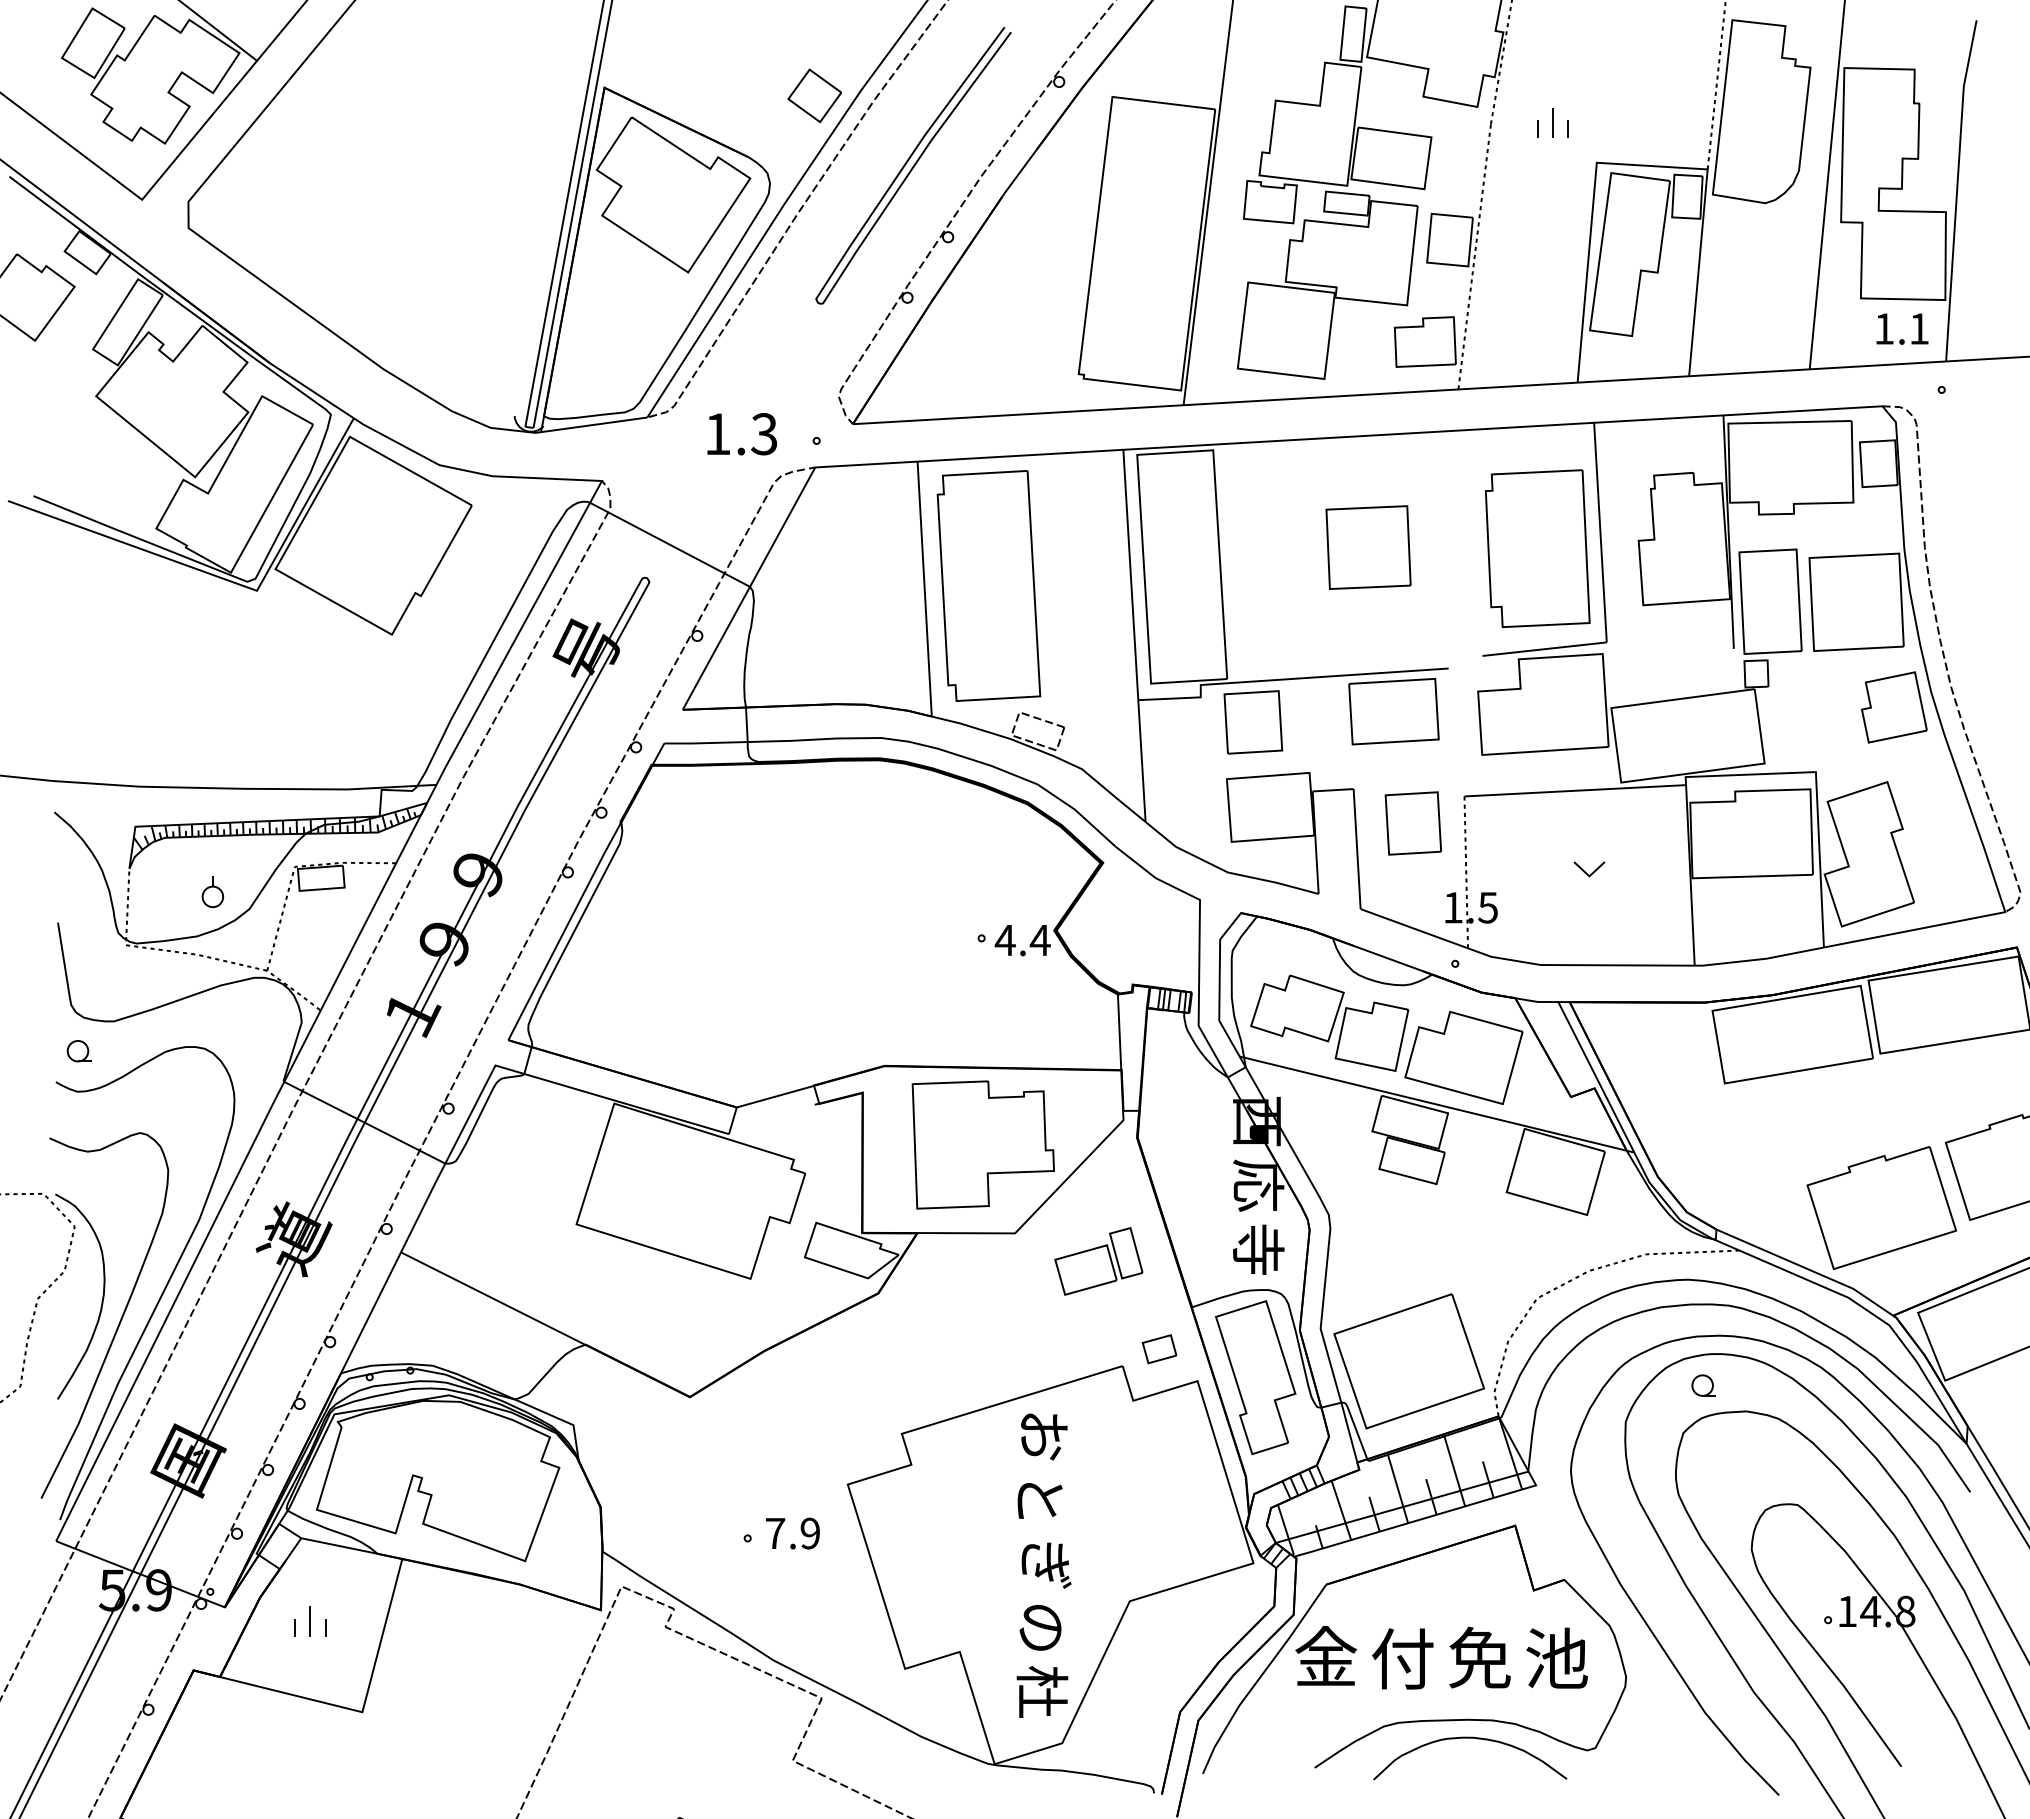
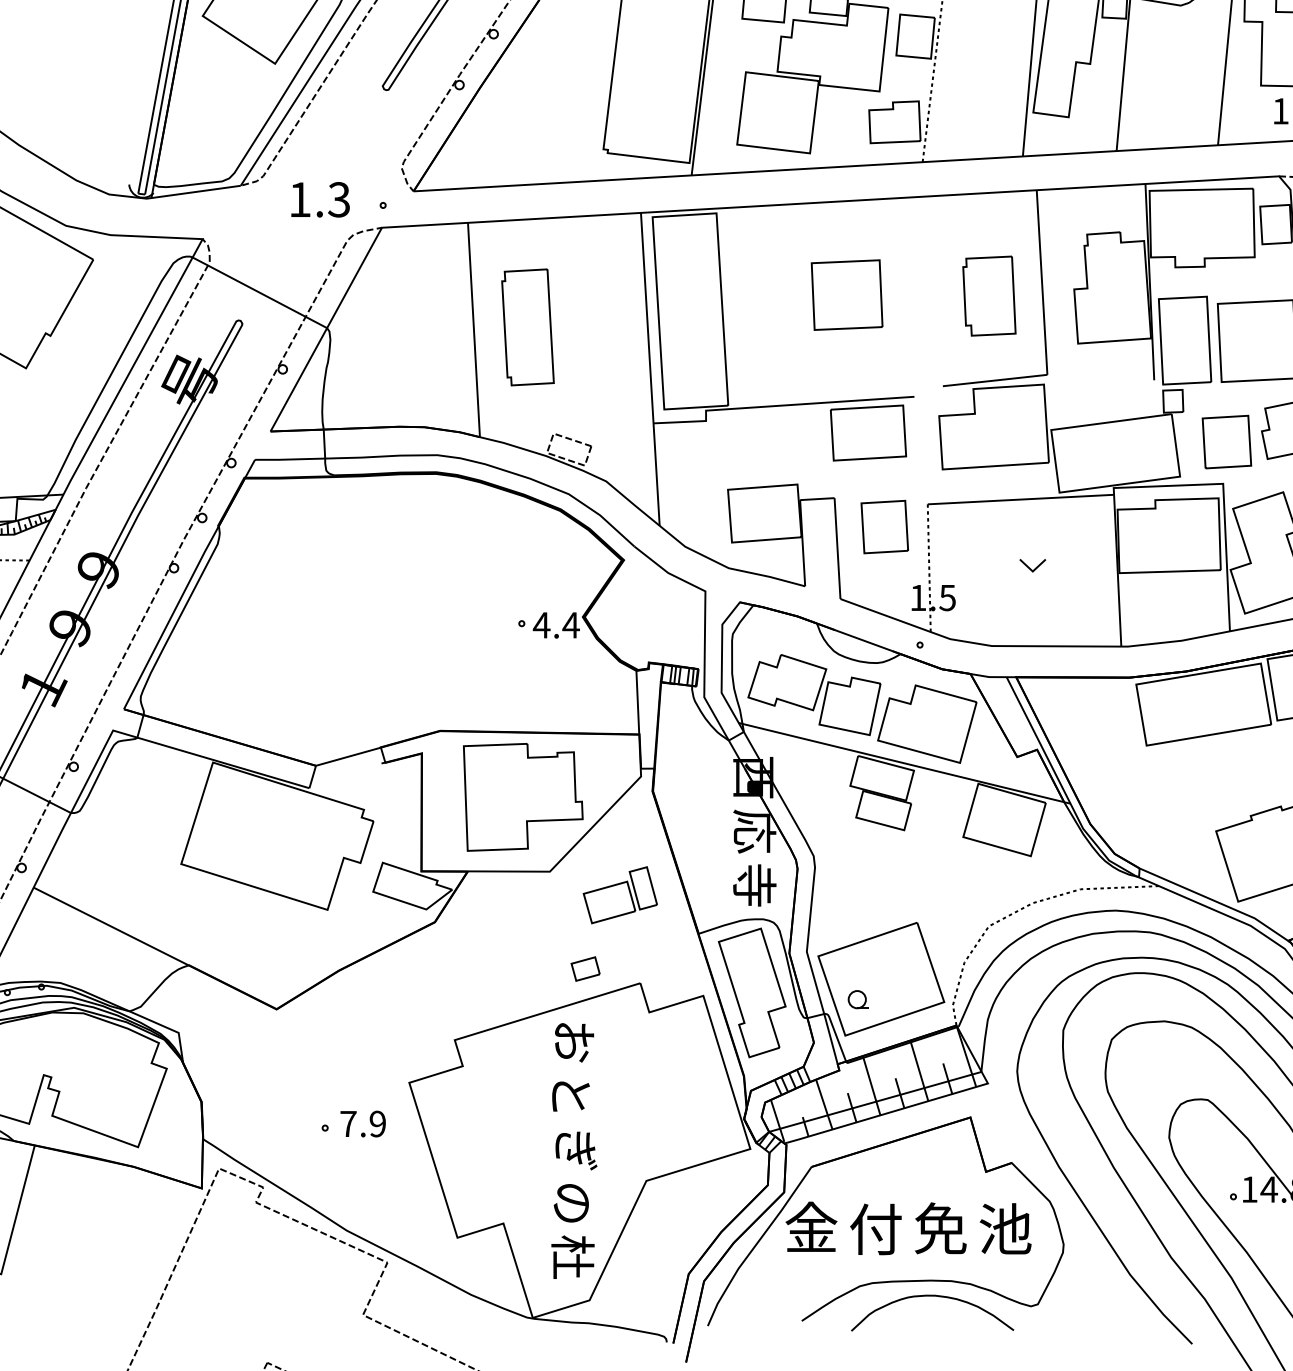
part: (1537, 548) -> (989, 295), size x0.6
part: (988, 585) -> (527, 326), size x0.6
part: (1253, 722) -> (1227, 442), moved
part: (1159, 1349) -> (585, 969), moved
part: (1703, 1385) -> (858, 999), moved

